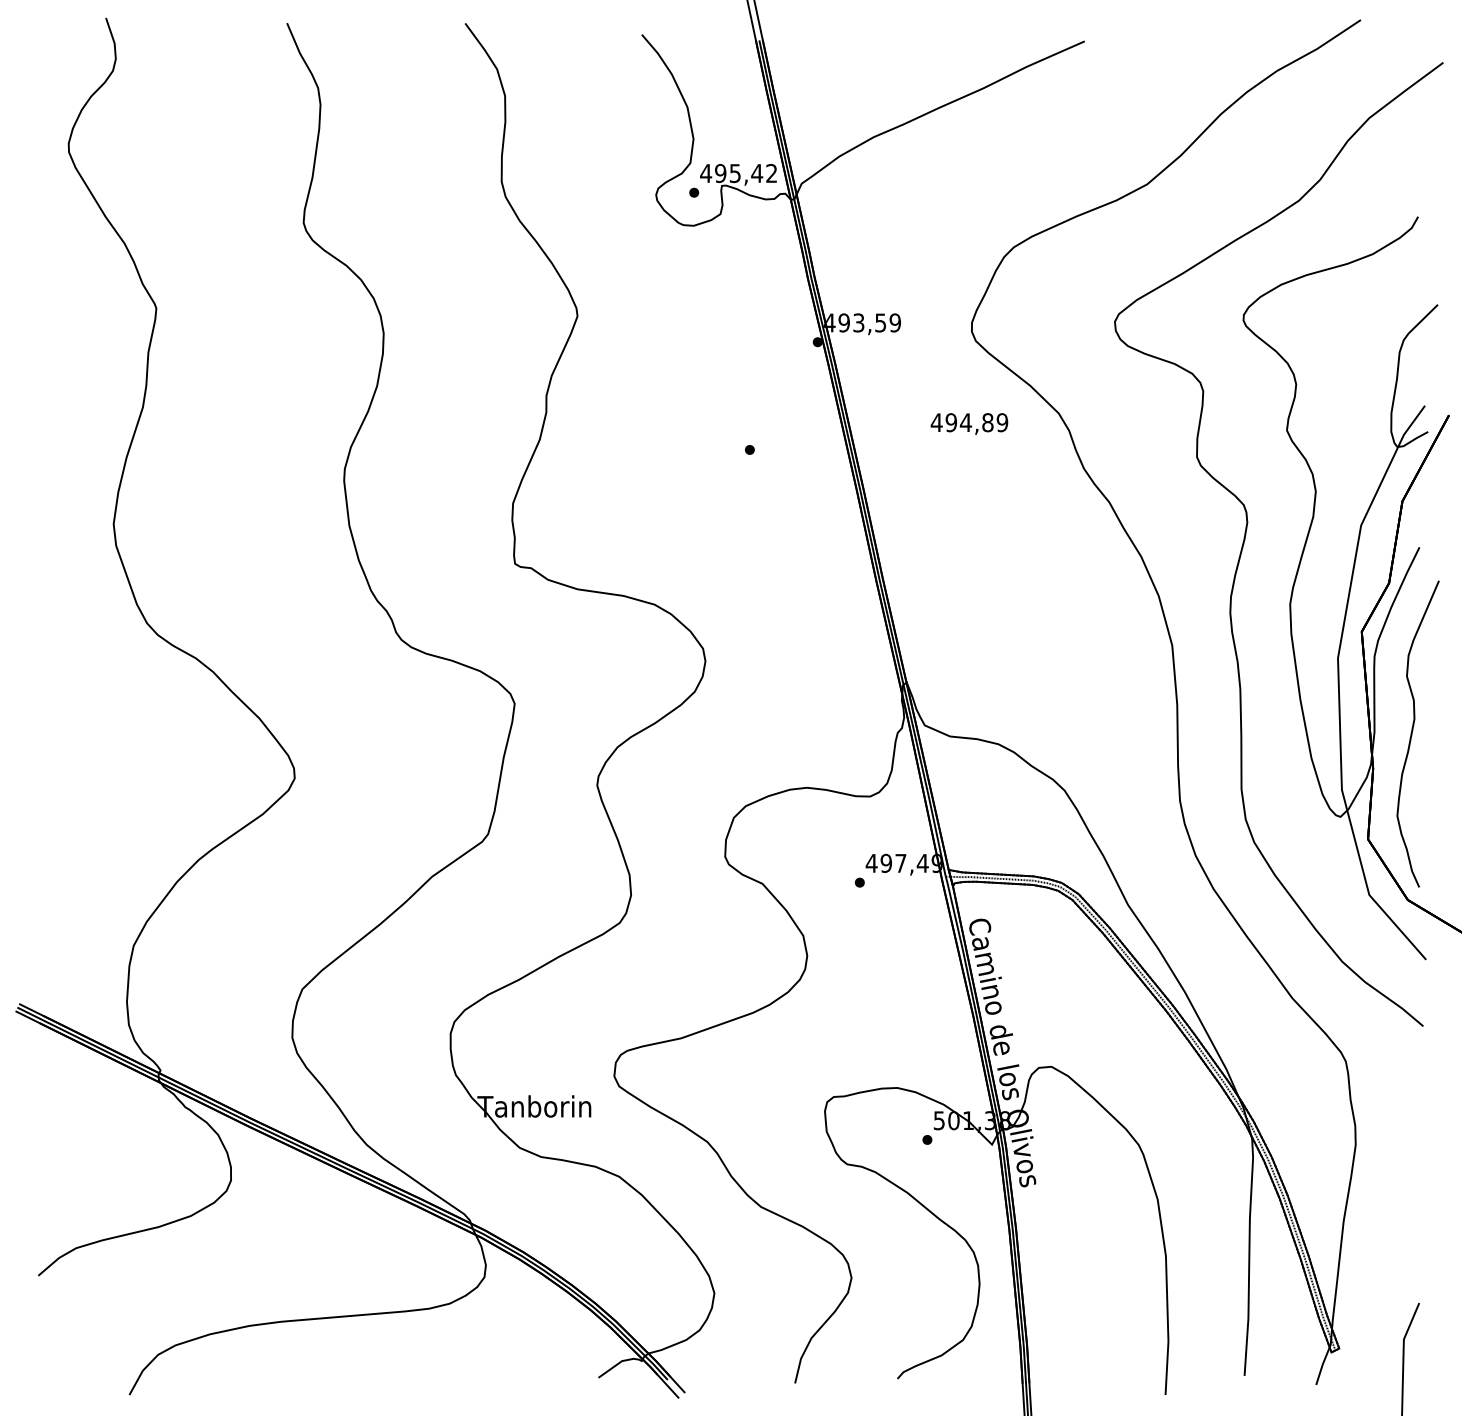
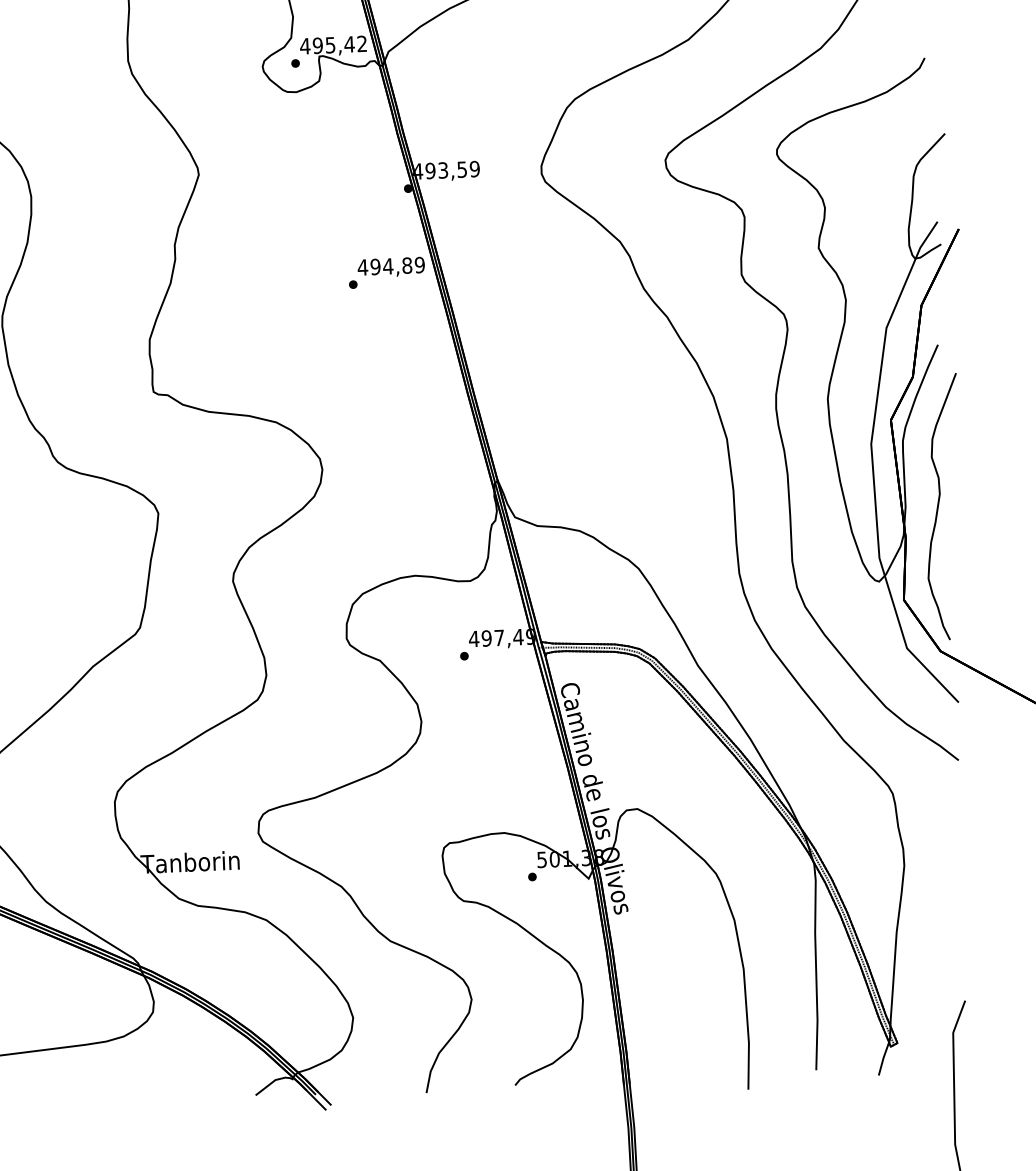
text: (969, 423) -> (391, 267), moved

